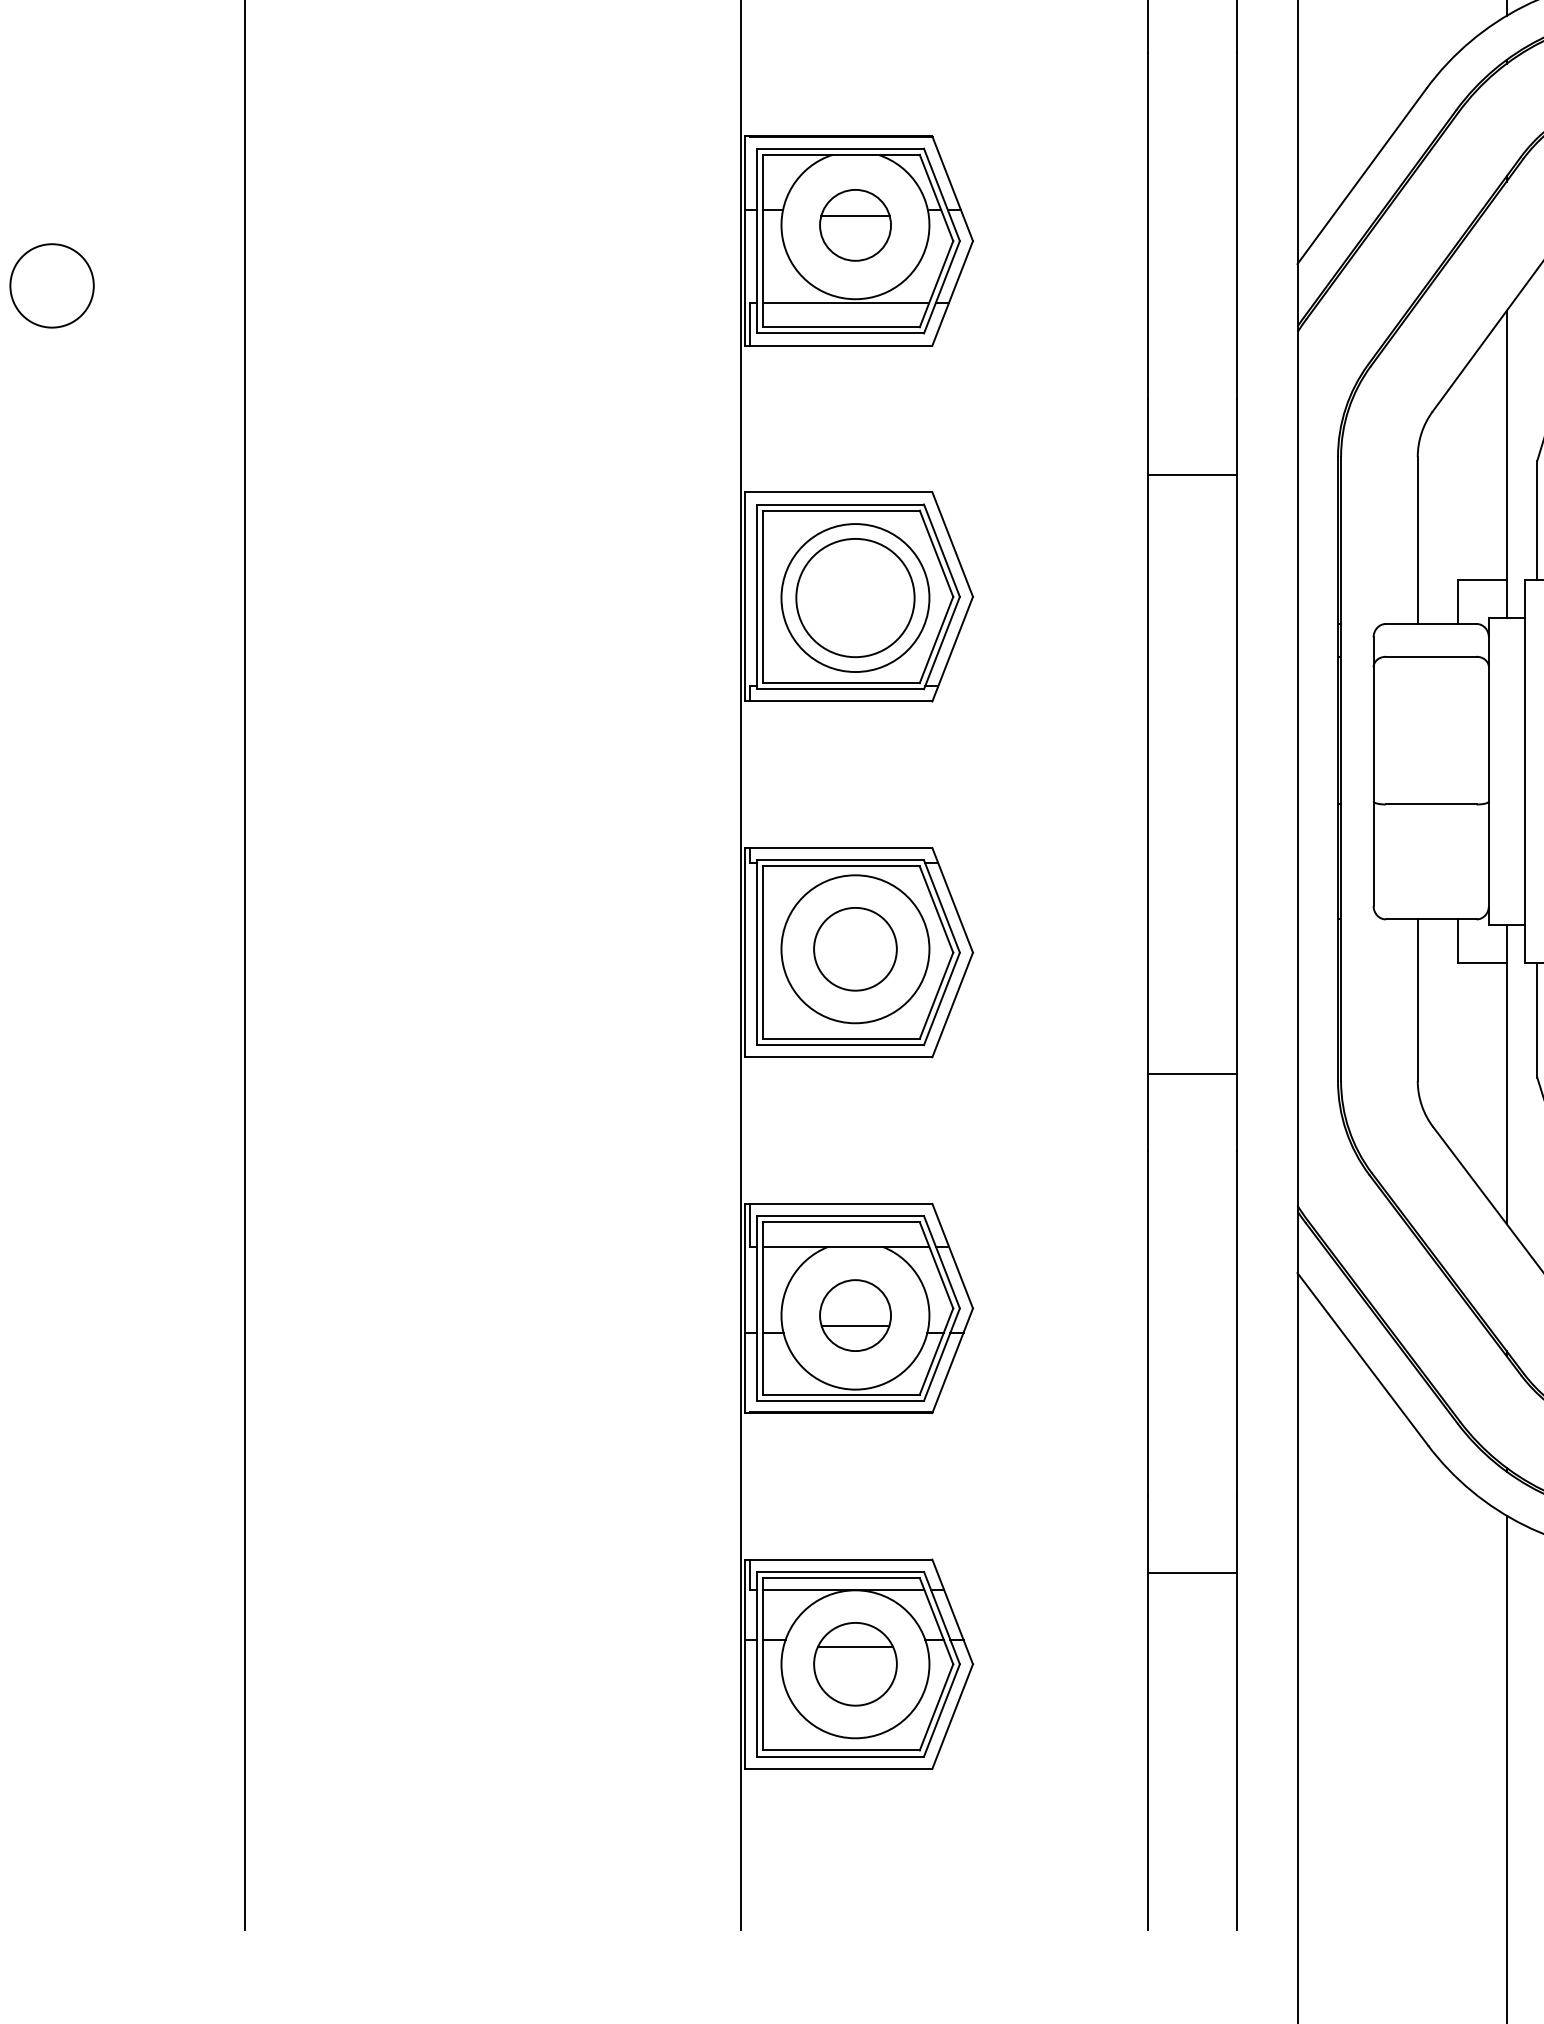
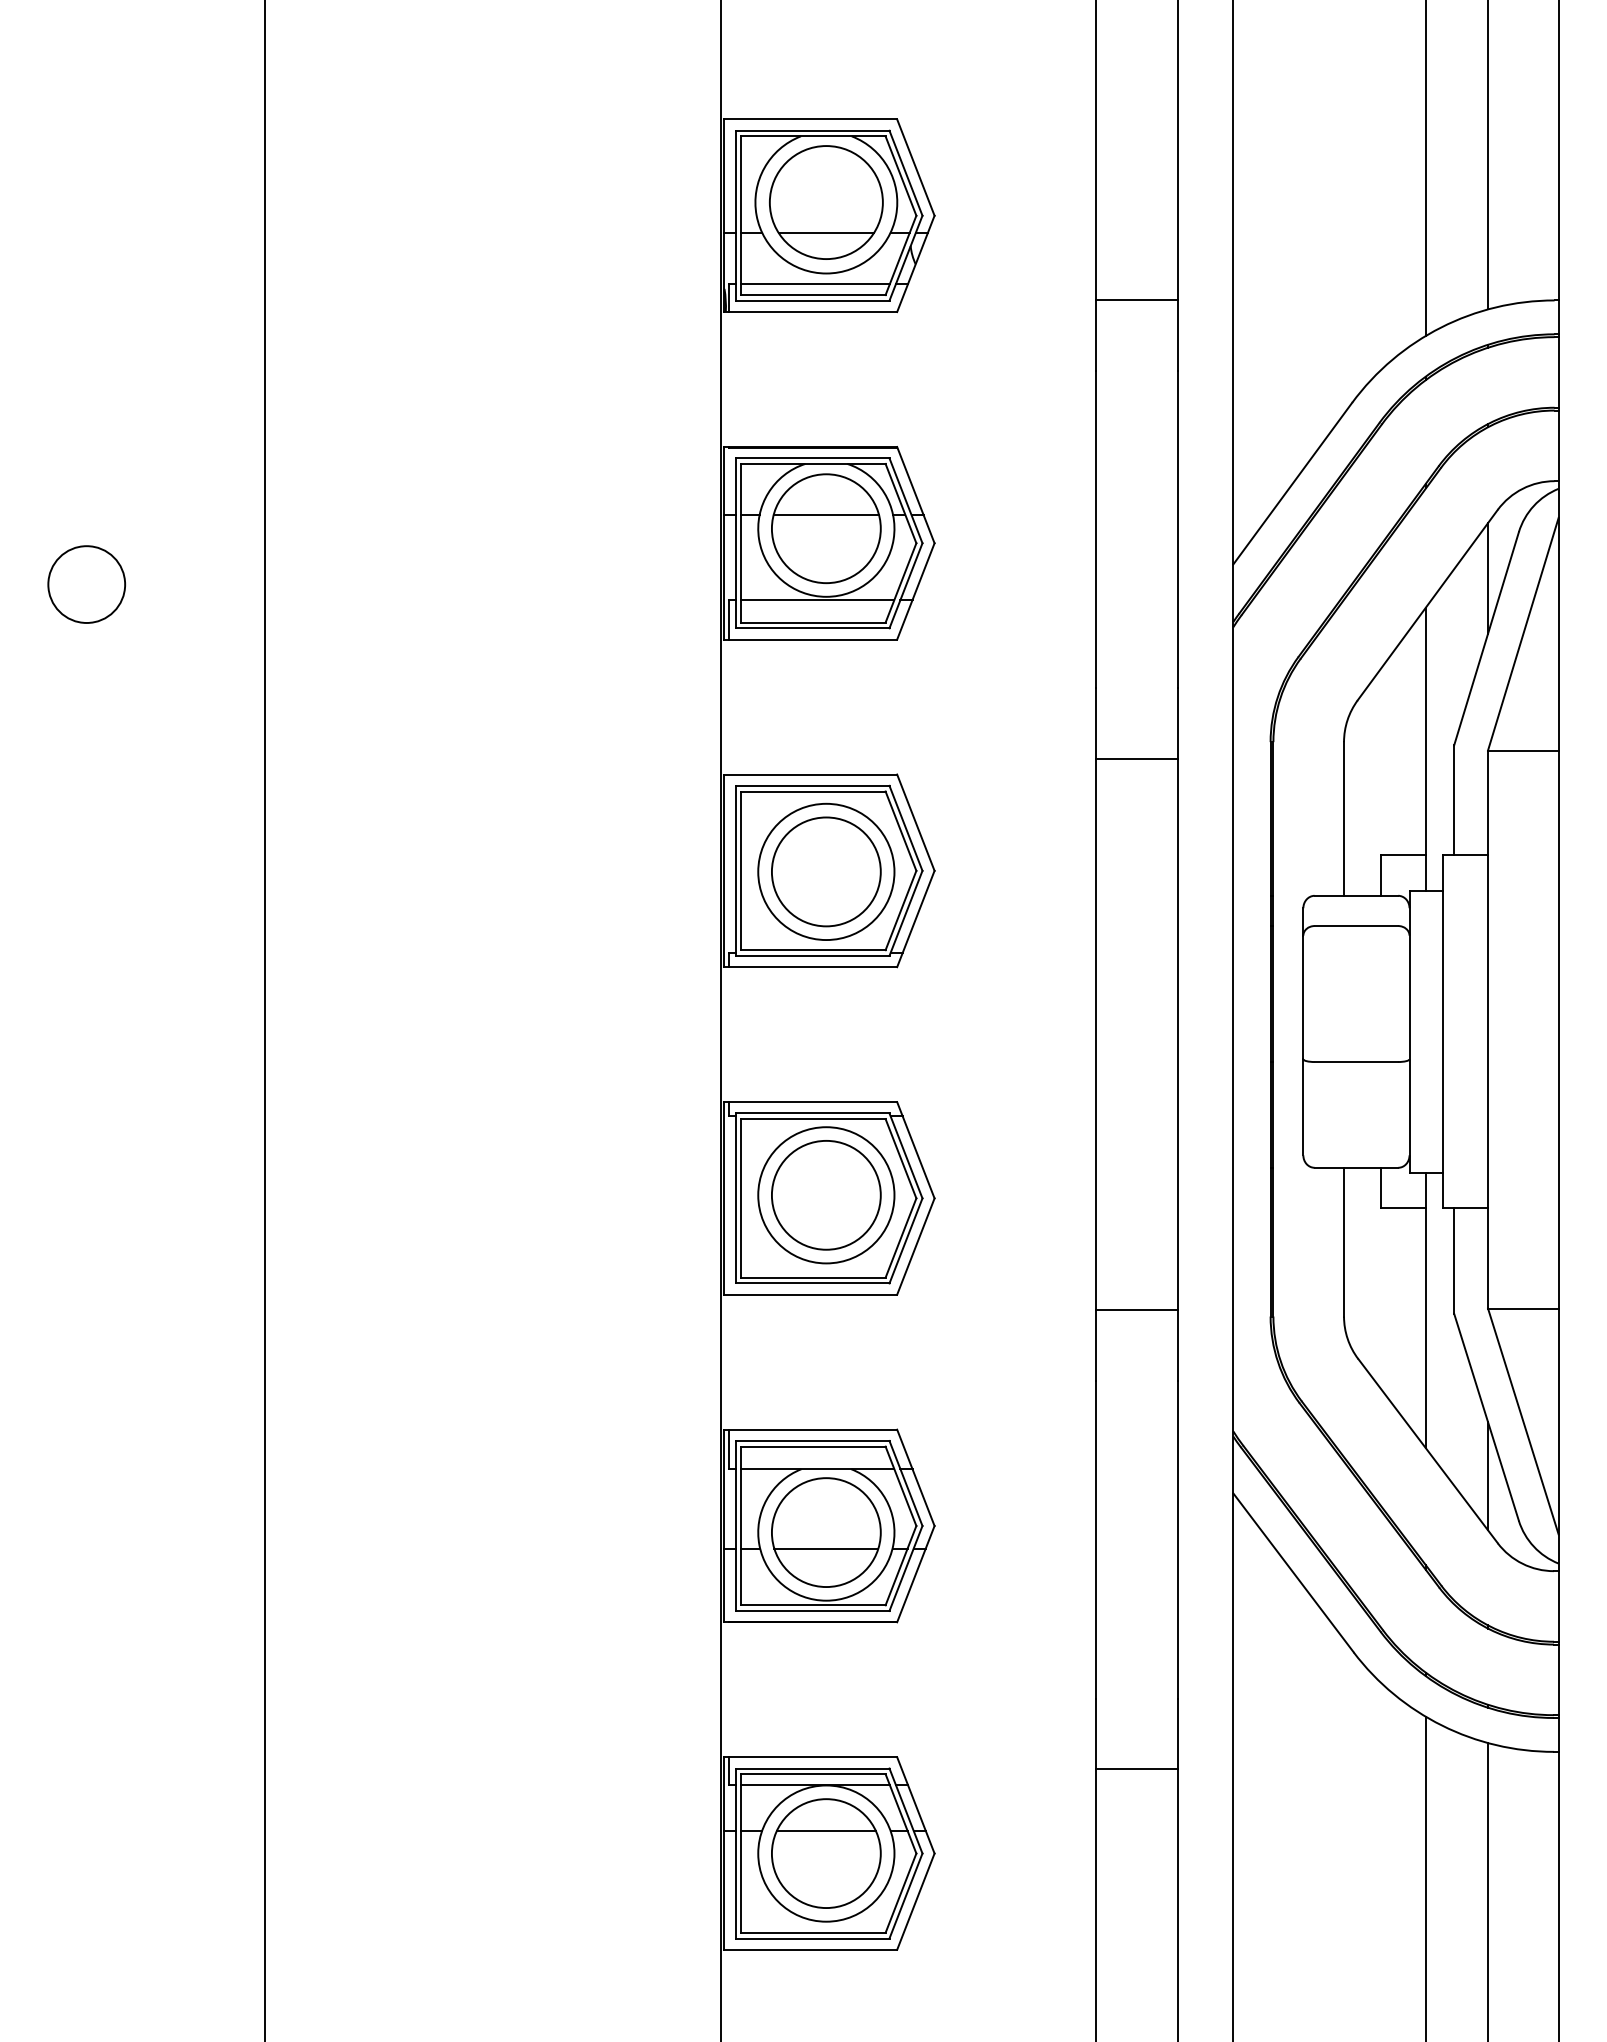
part: (855, 225) -> (826, 528), size x1.67
circle: (854, 948) -> (825, 1194), size x1.43
part: (855, 1315) -> (826, 1532), size x1.67
part: (855, 1664) -> (826, 1853), size x1.43

